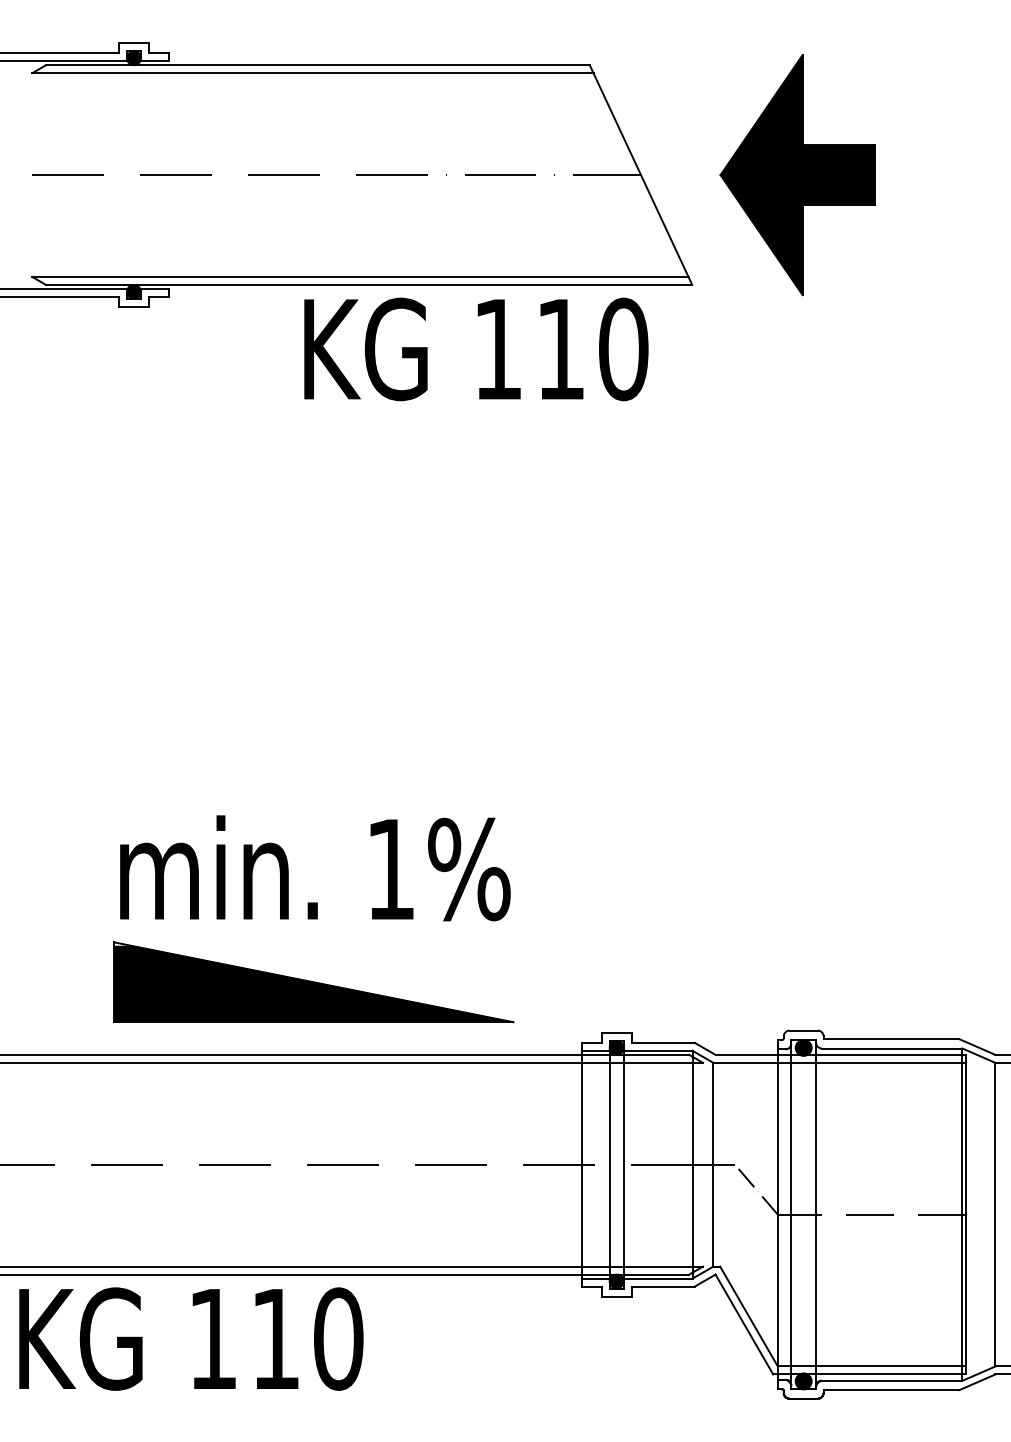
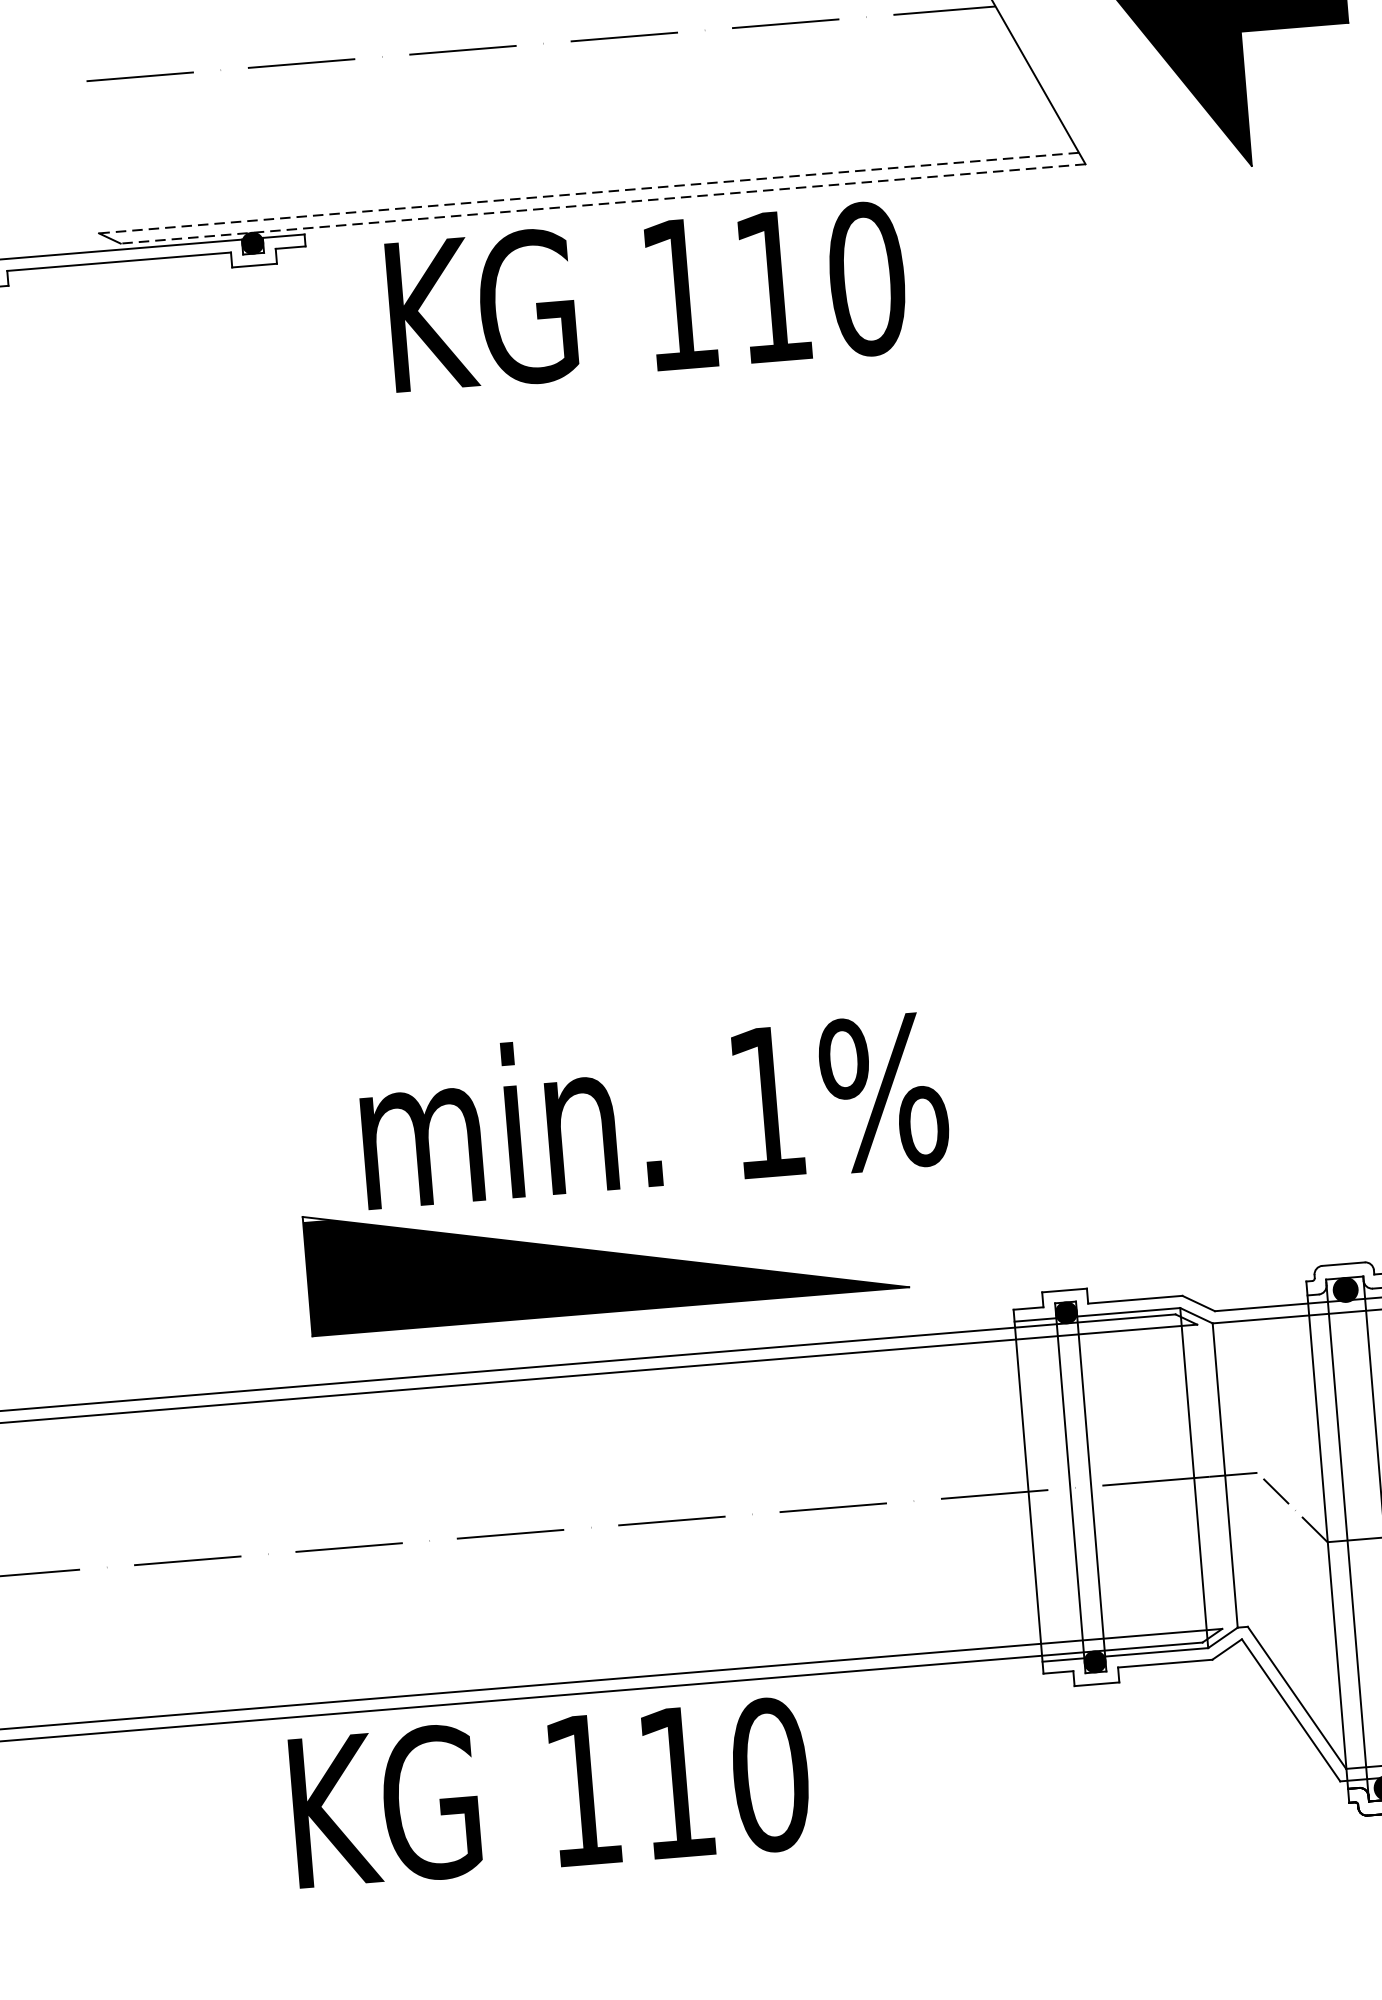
line: (359, 276) -> (587, 192), solid -> dashed
line: (368, 284) -> (602, 203), solid -> dashed
text: (476, 349) -> (647, 297), moved
text: (315, 868) -> (654, 1110), moved
text: (191, 1338) -> (550, 1792), moved

